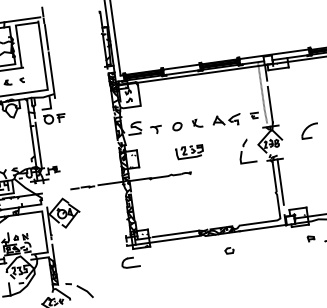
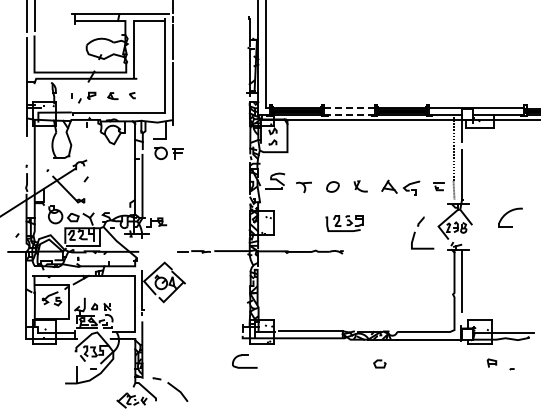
line: (181, 67) -> (349, 107), solid -> dashed
line: (183, 72) -> (350, 115), solid -> dashed

